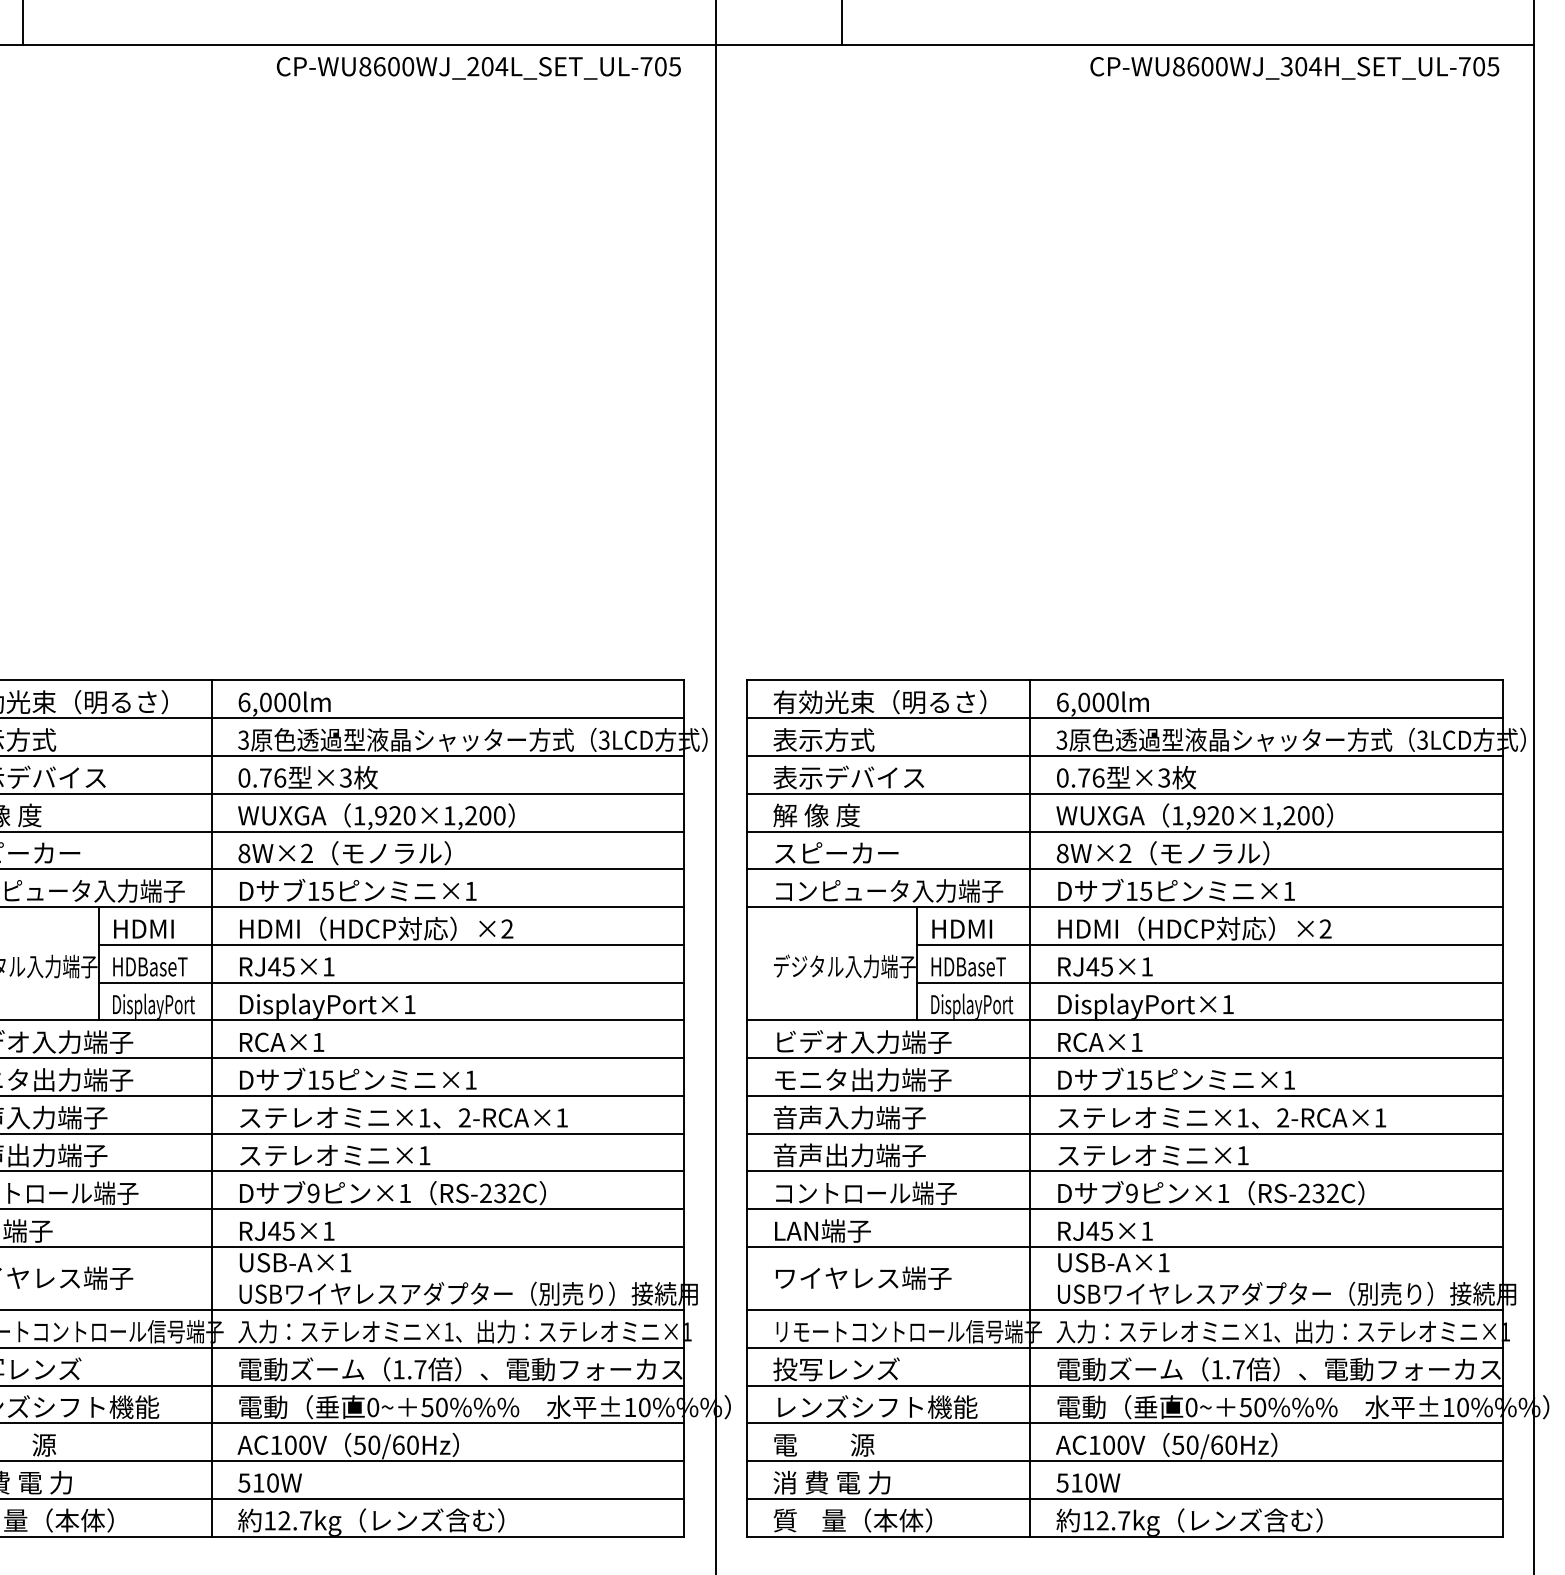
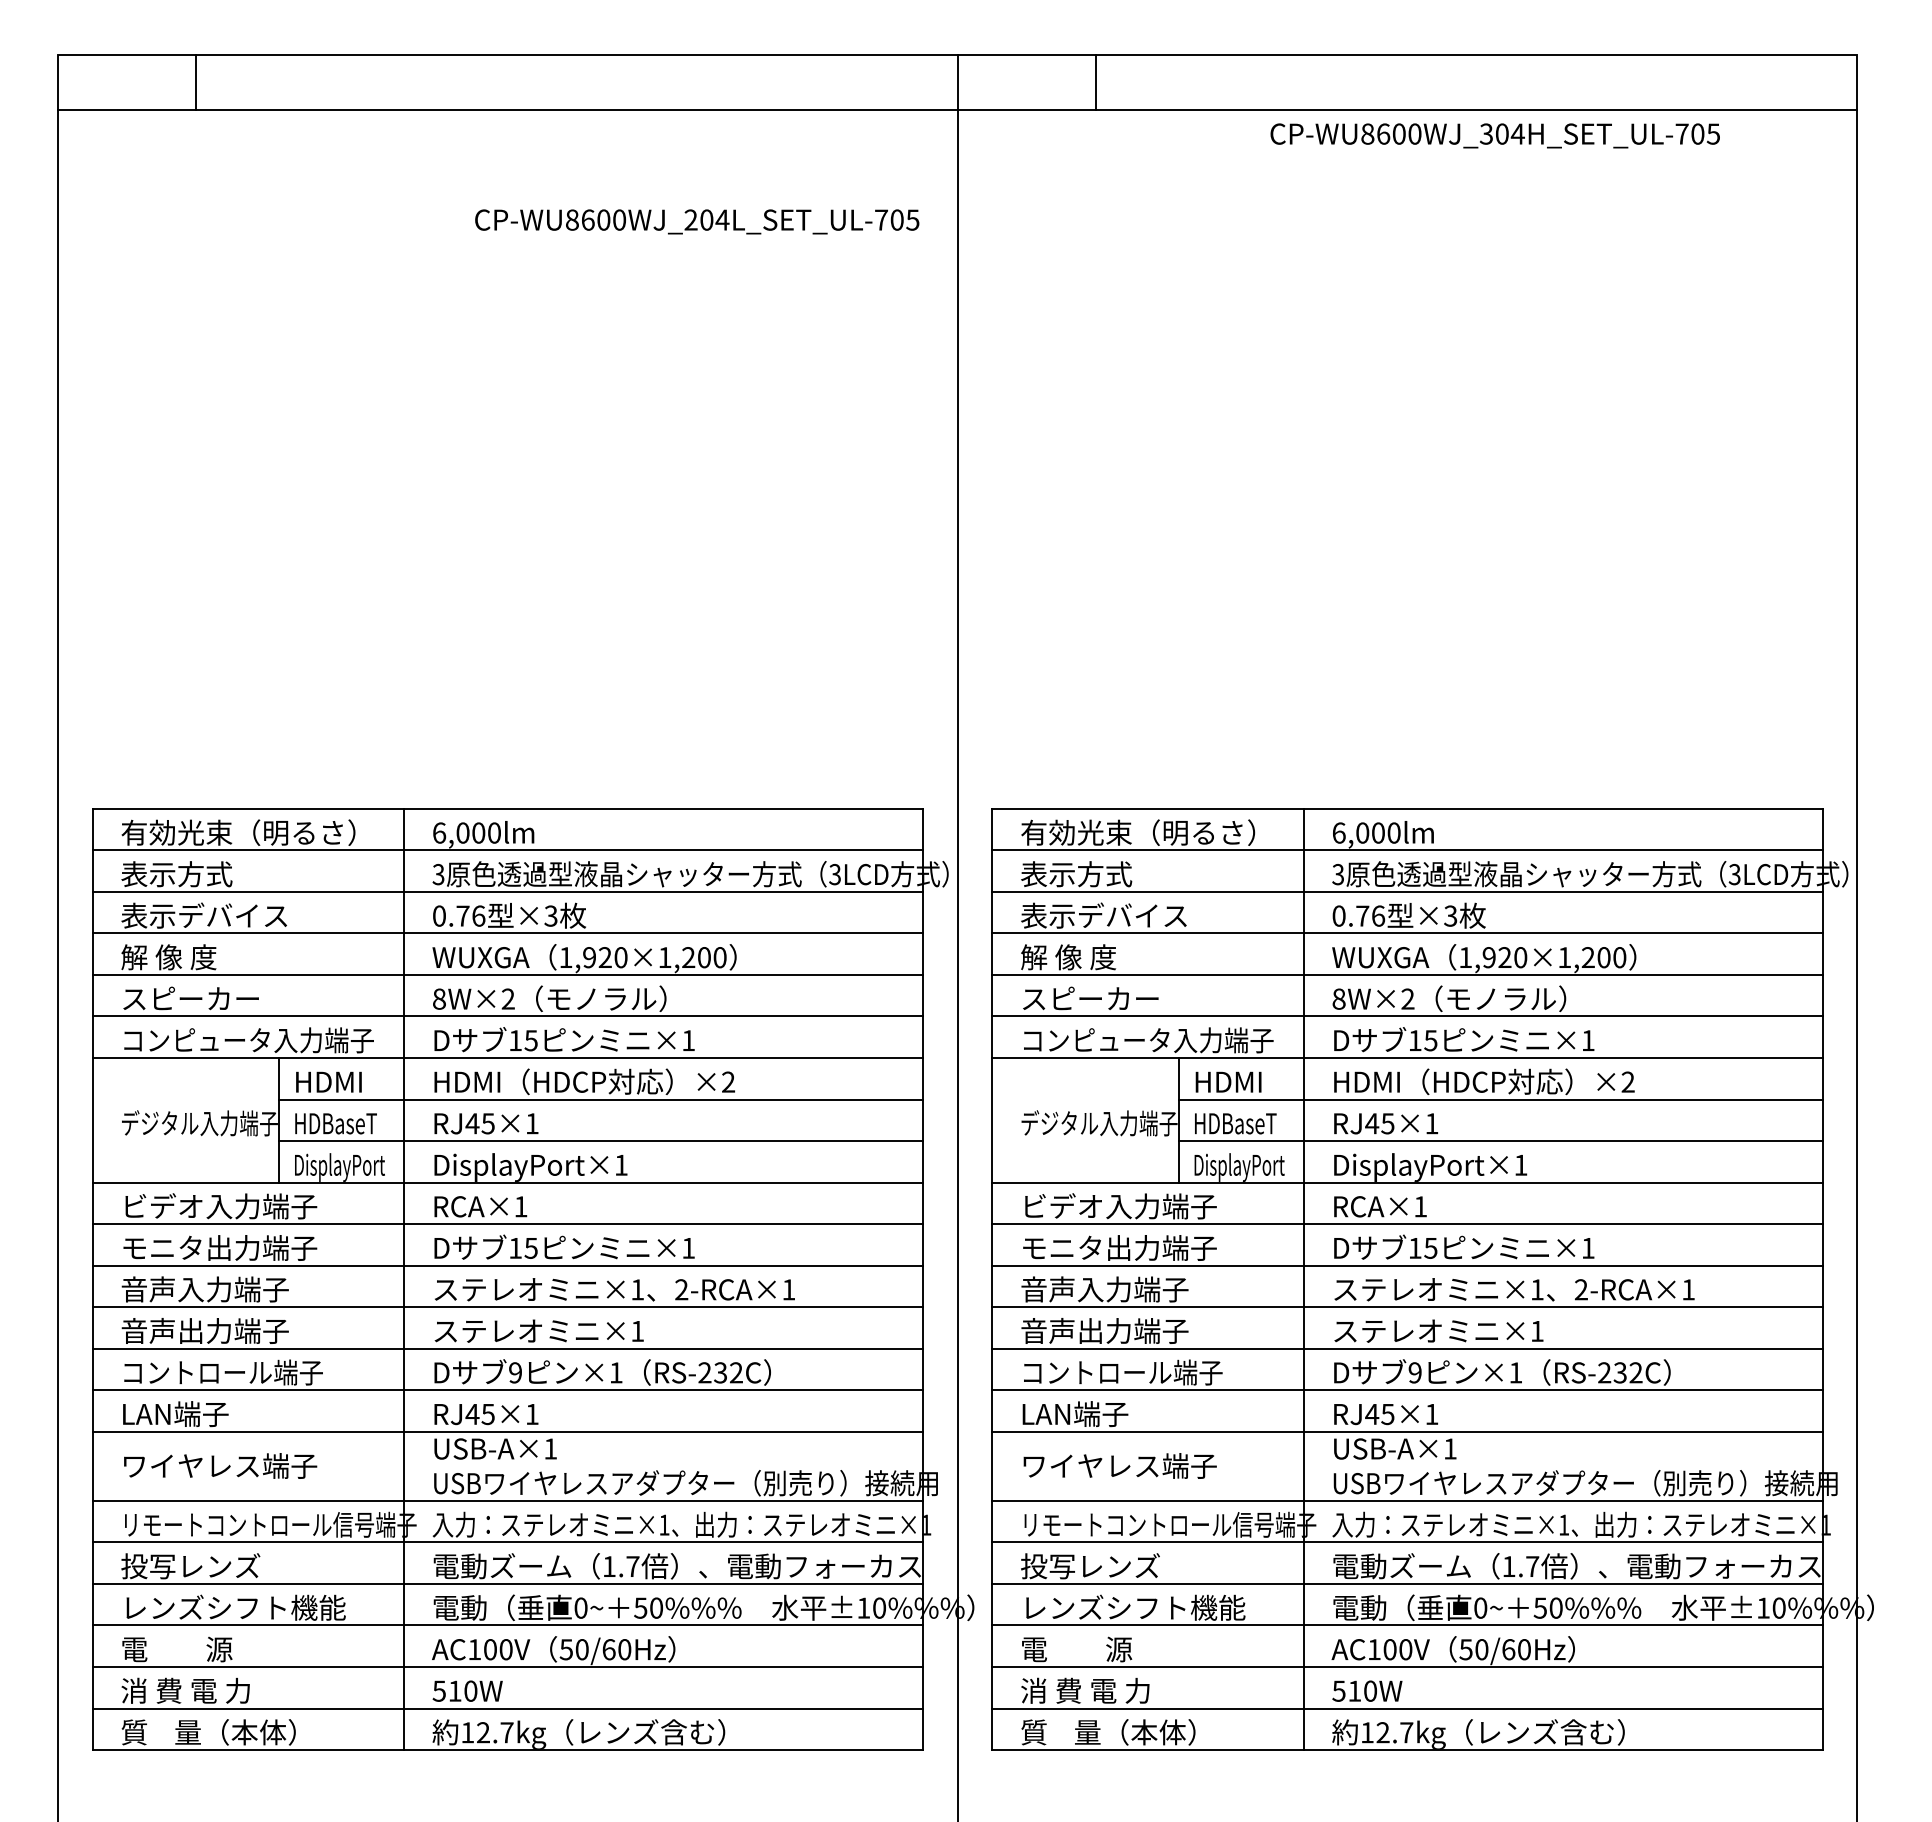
text: (479, 67) -> (697, 221), moved
text: (1294, 67) -> (1494, 135), moved

